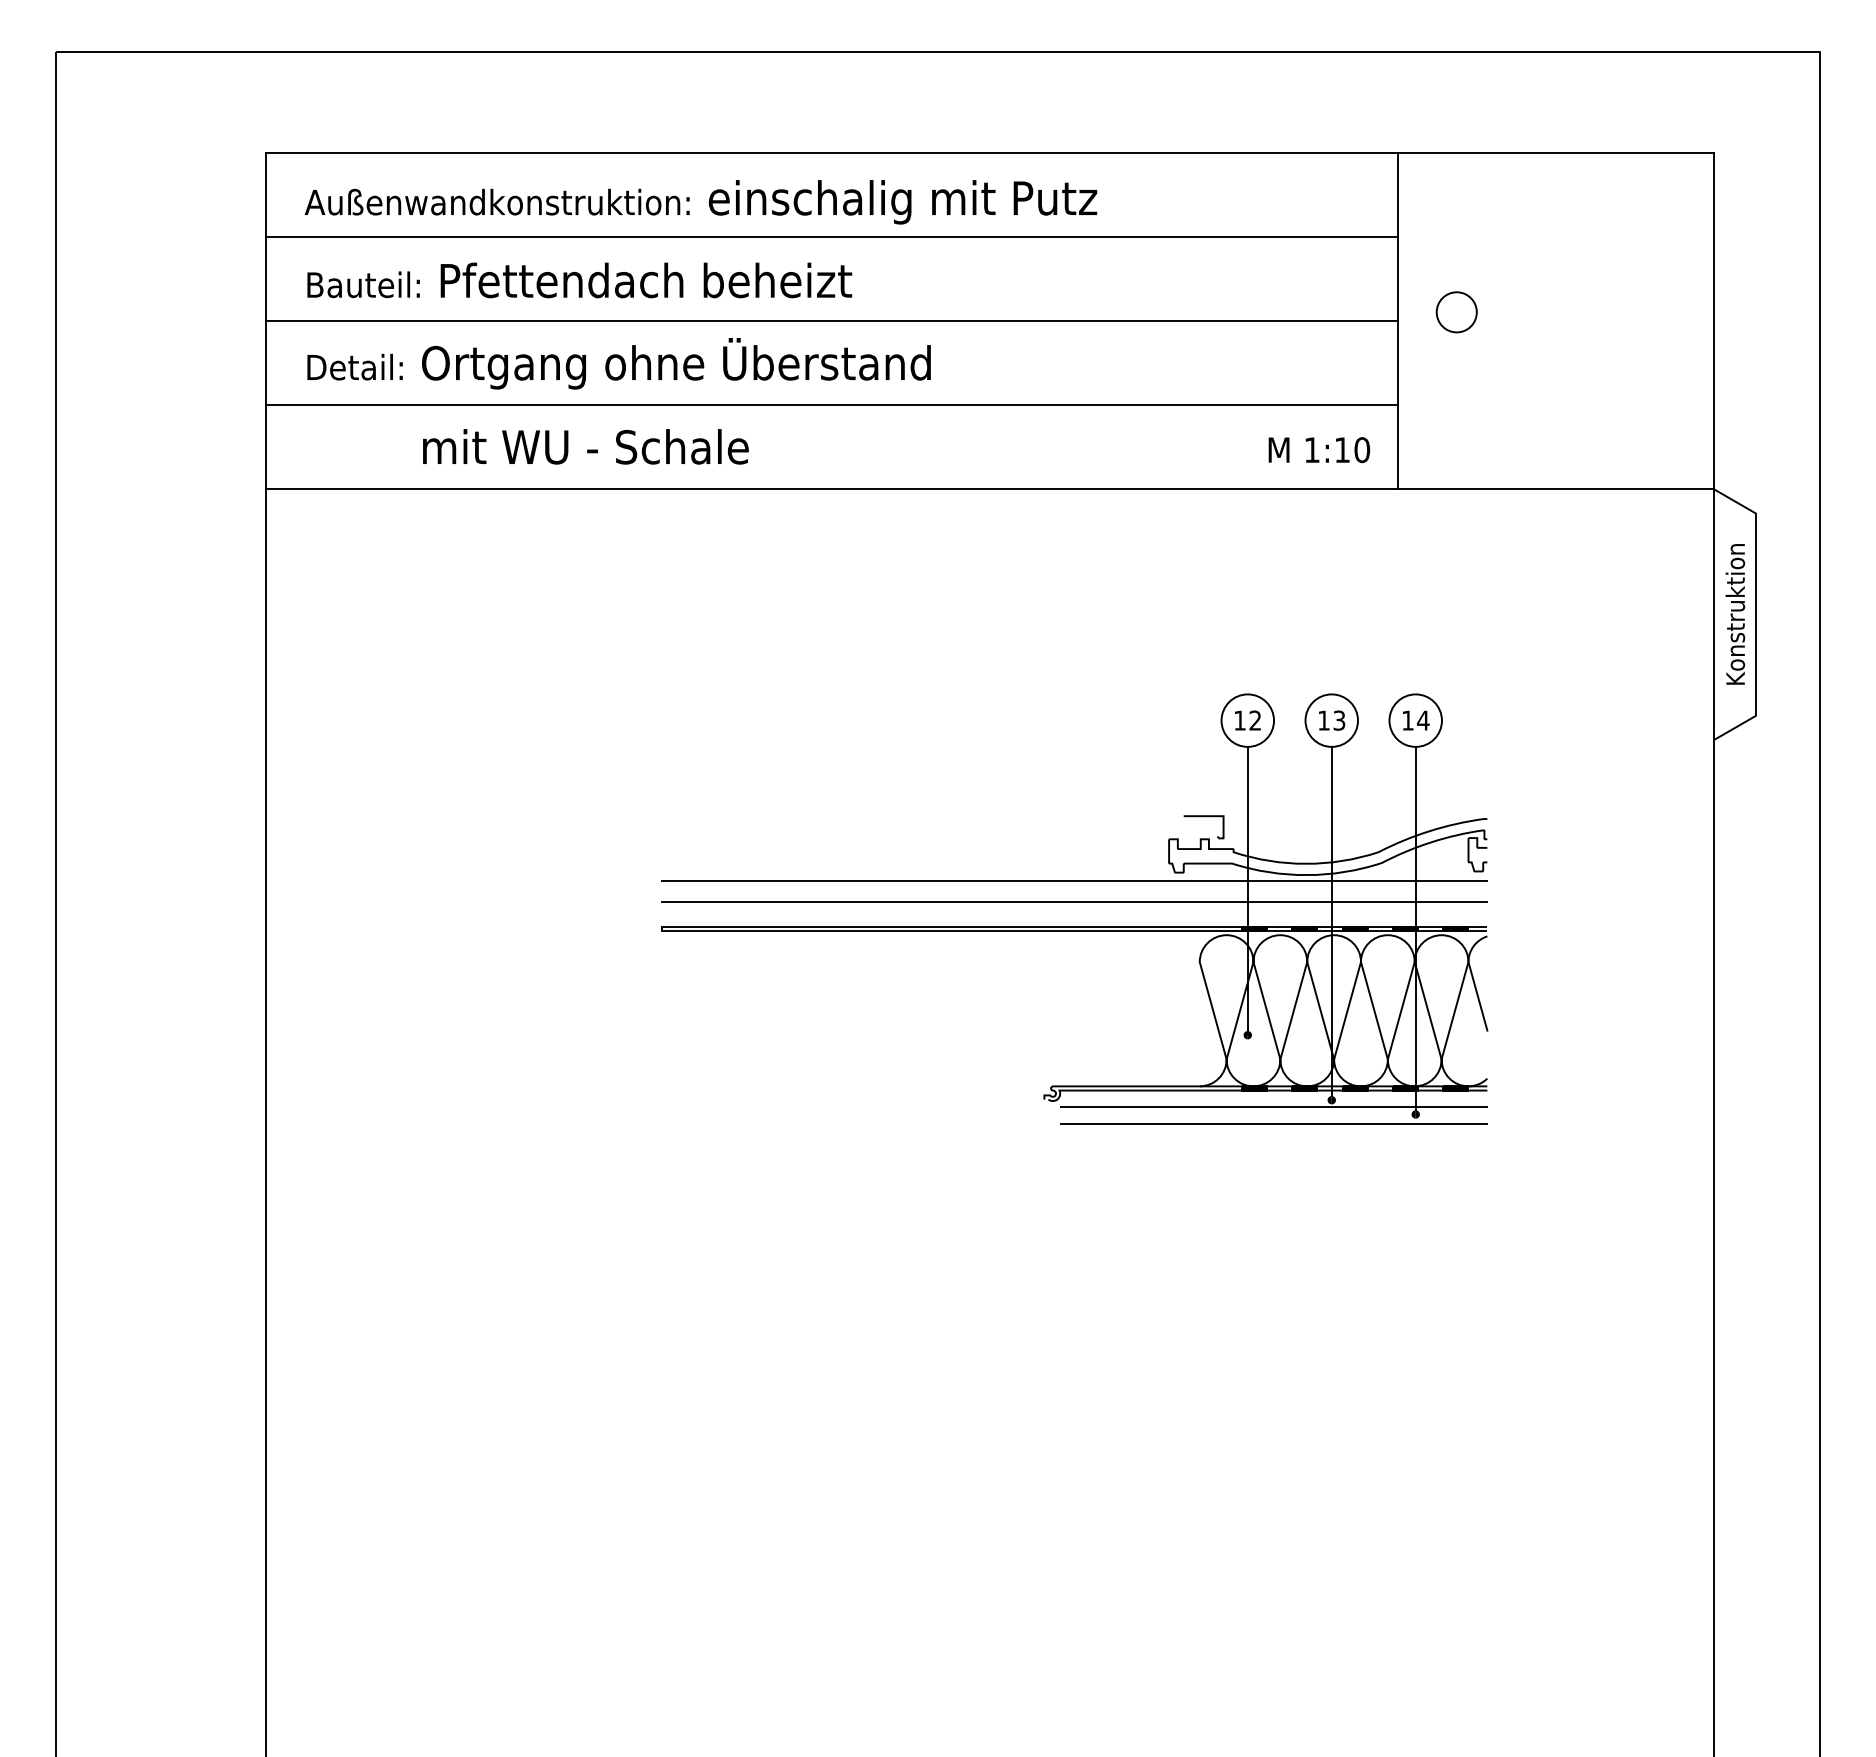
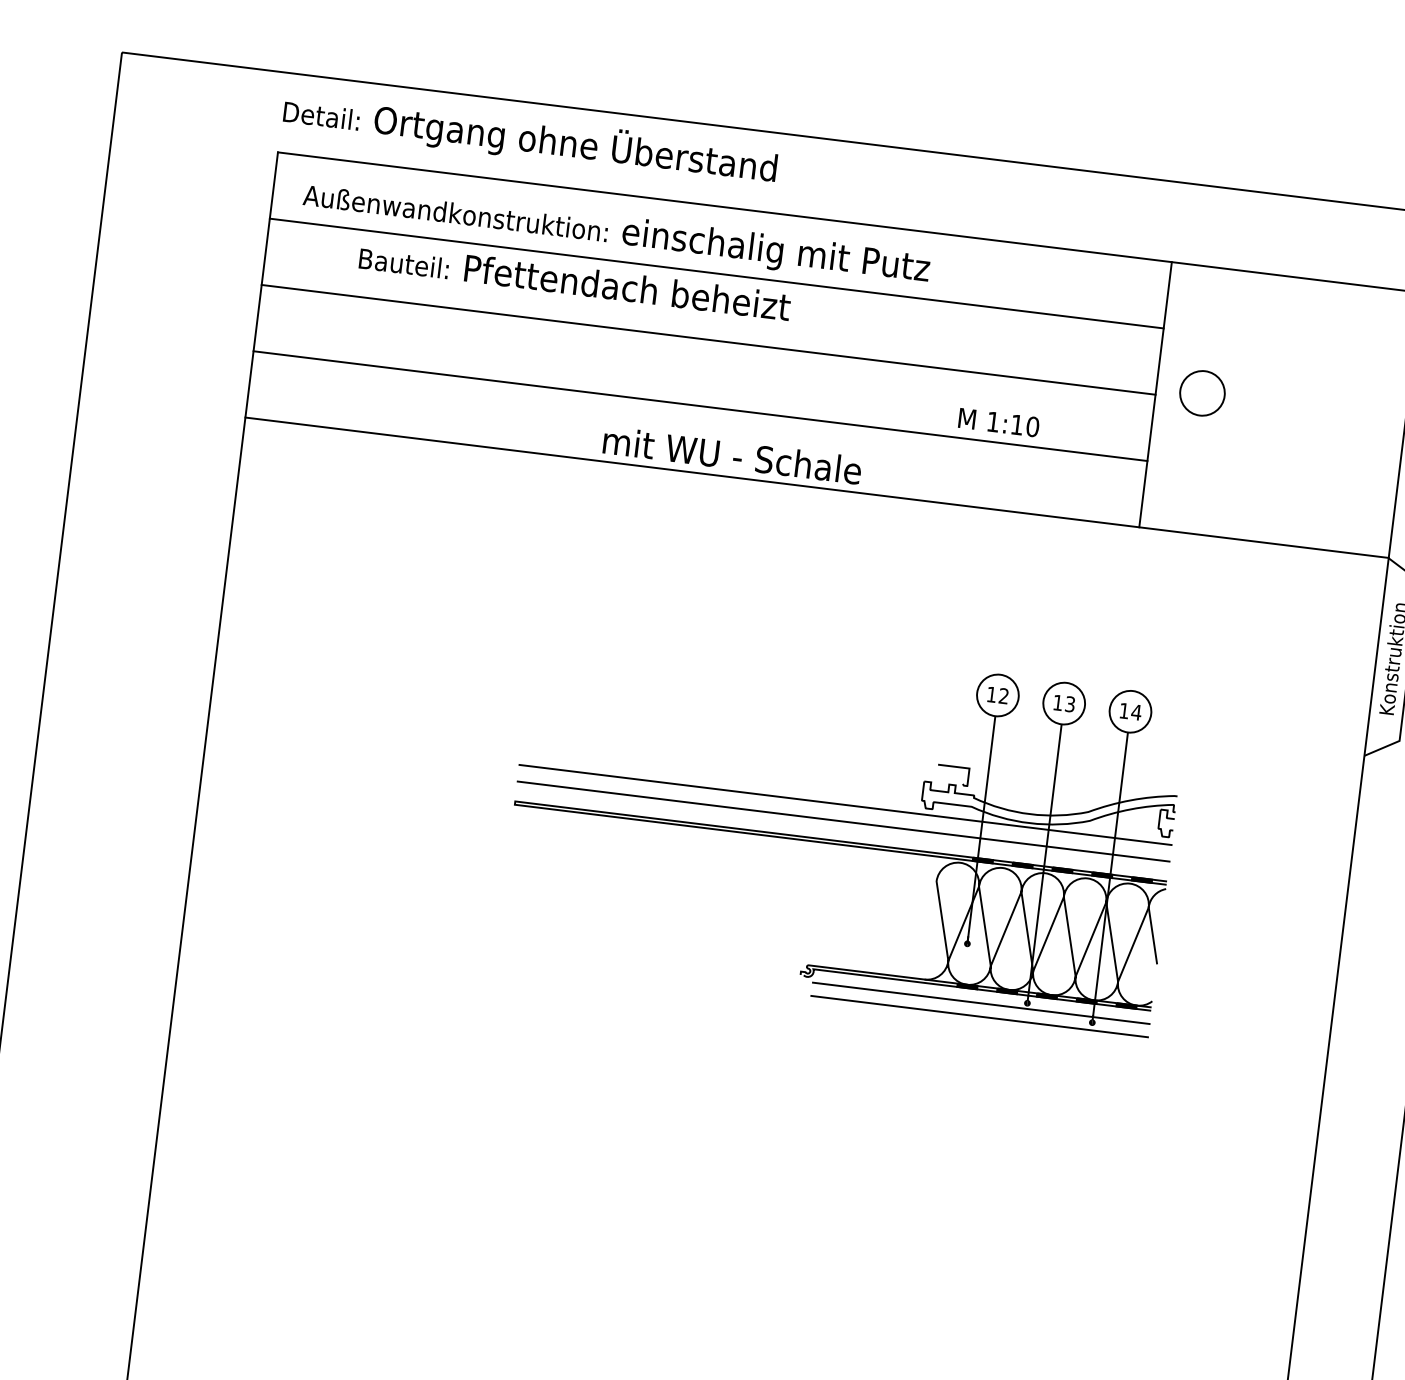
text: (579, 280) -> (574, 281), moved
circle: (1456, 312) -> (1202, 393), size x1.4
text: (618, 363) -> (529, 138), moved
text: (585, 446) -> (732, 455), moved
text: (1319, 450) -> (999, 423), moved

